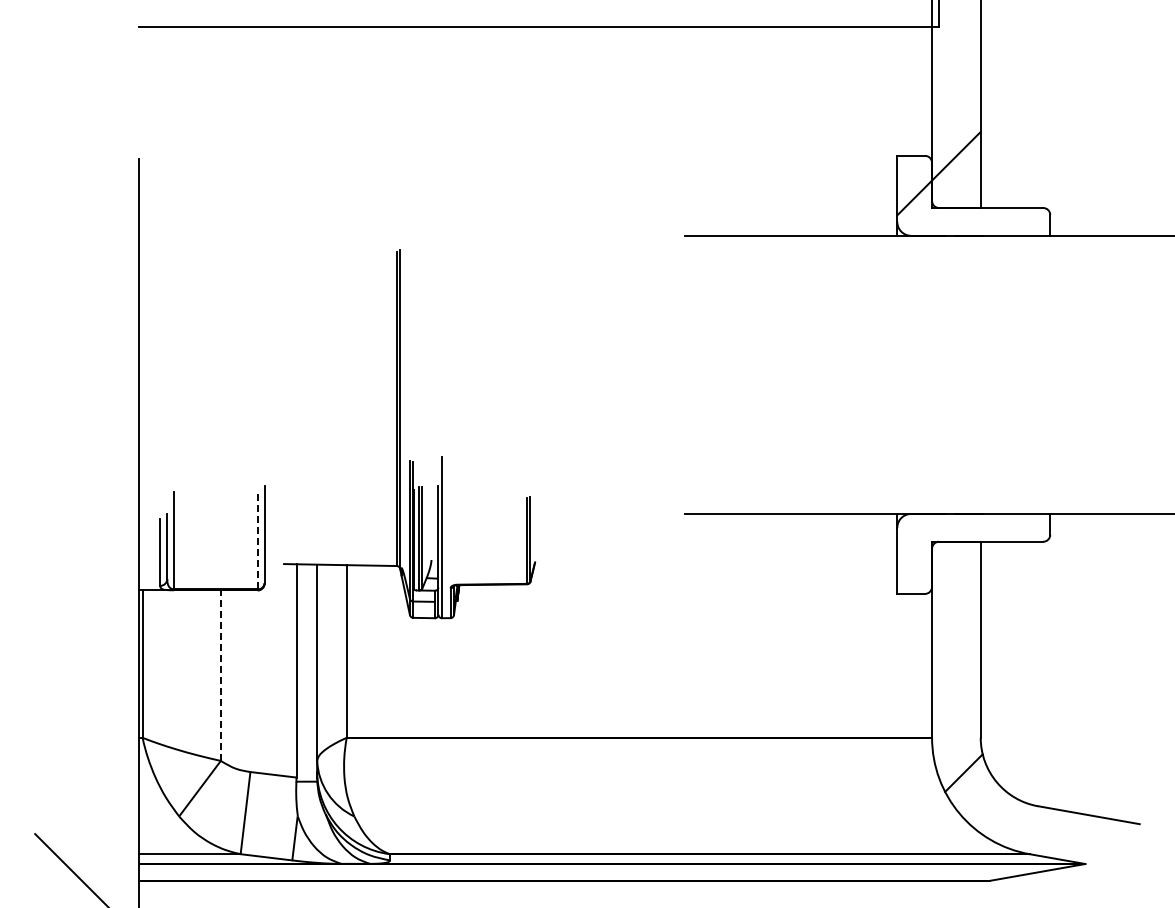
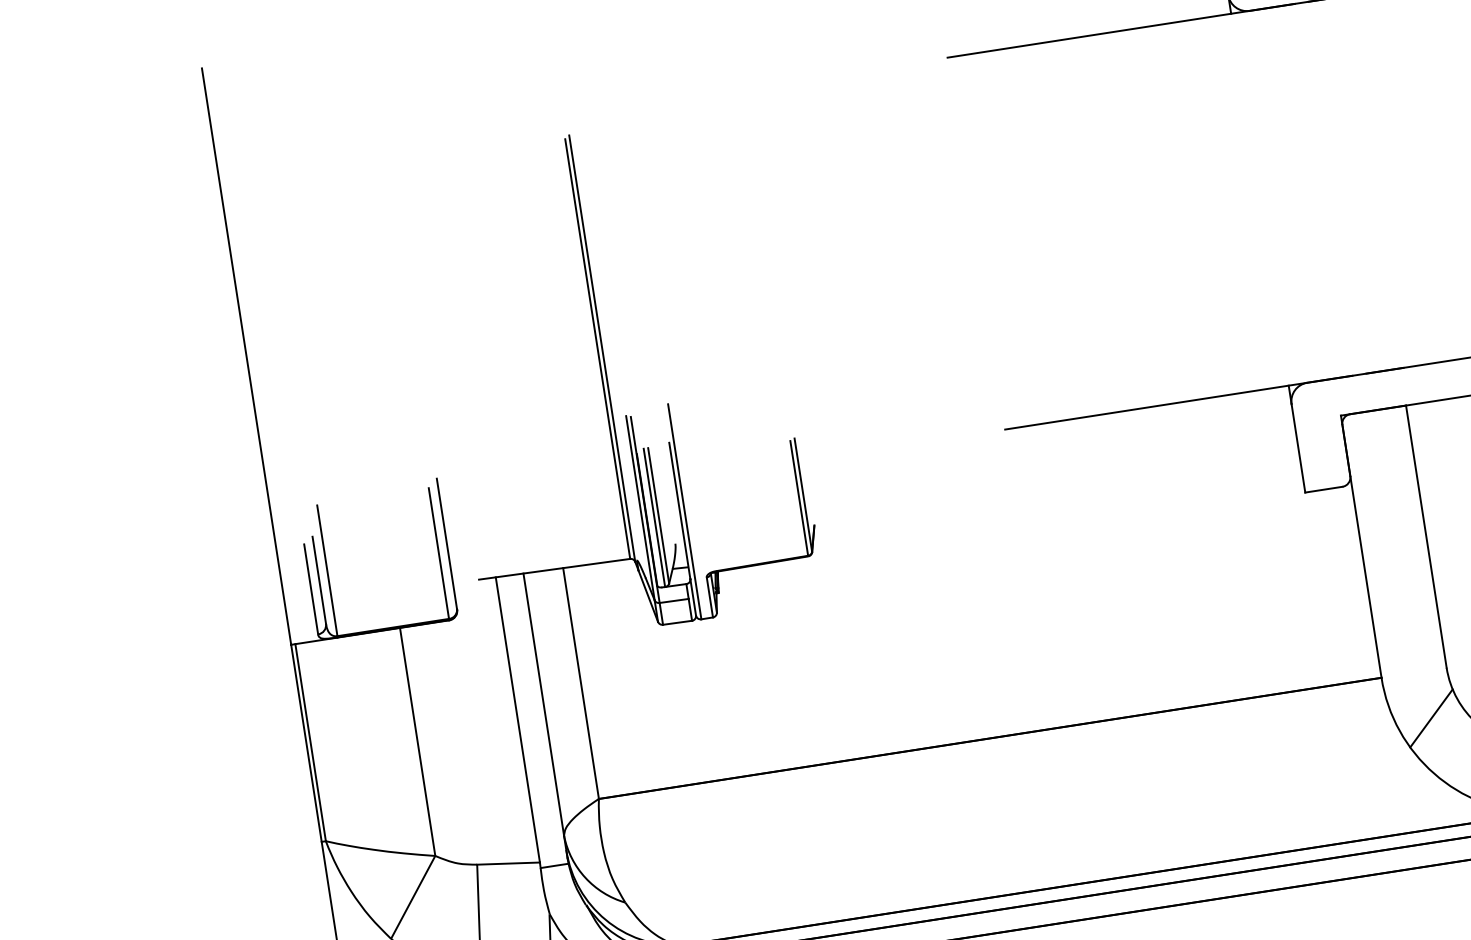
line: (257, 540) -> (438, 553), dashed -> solid
line: (220, 675) -> (417, 741), dashed -> solid

